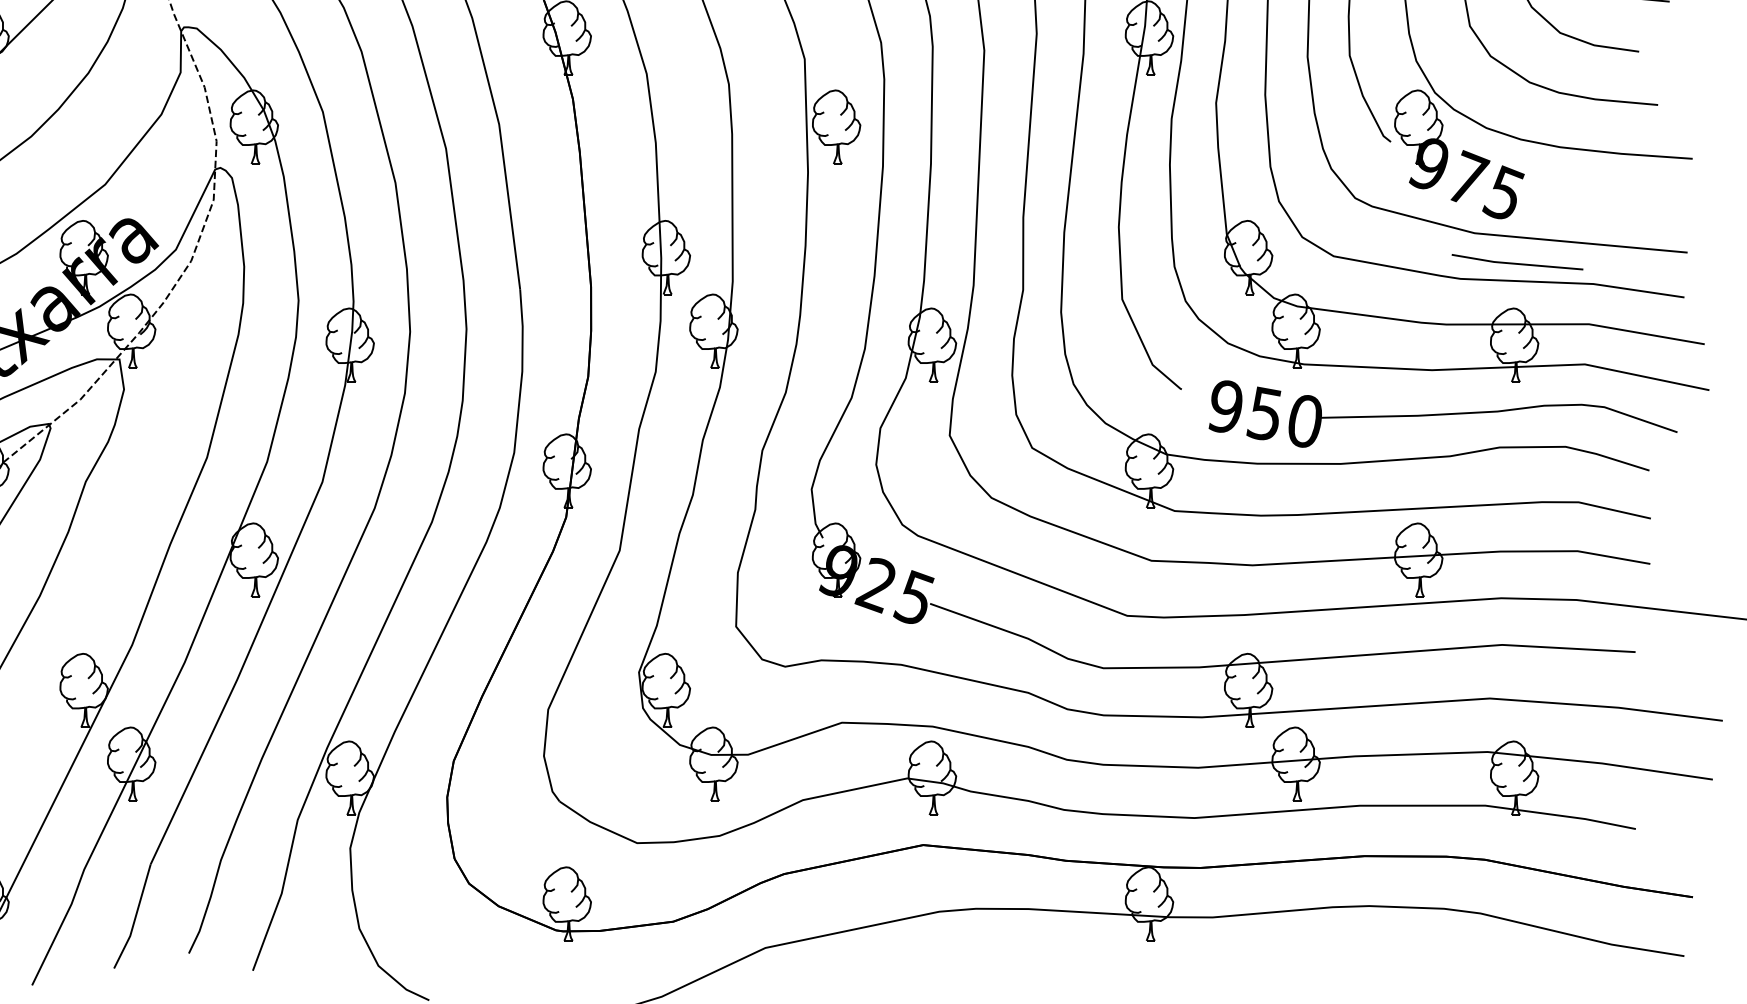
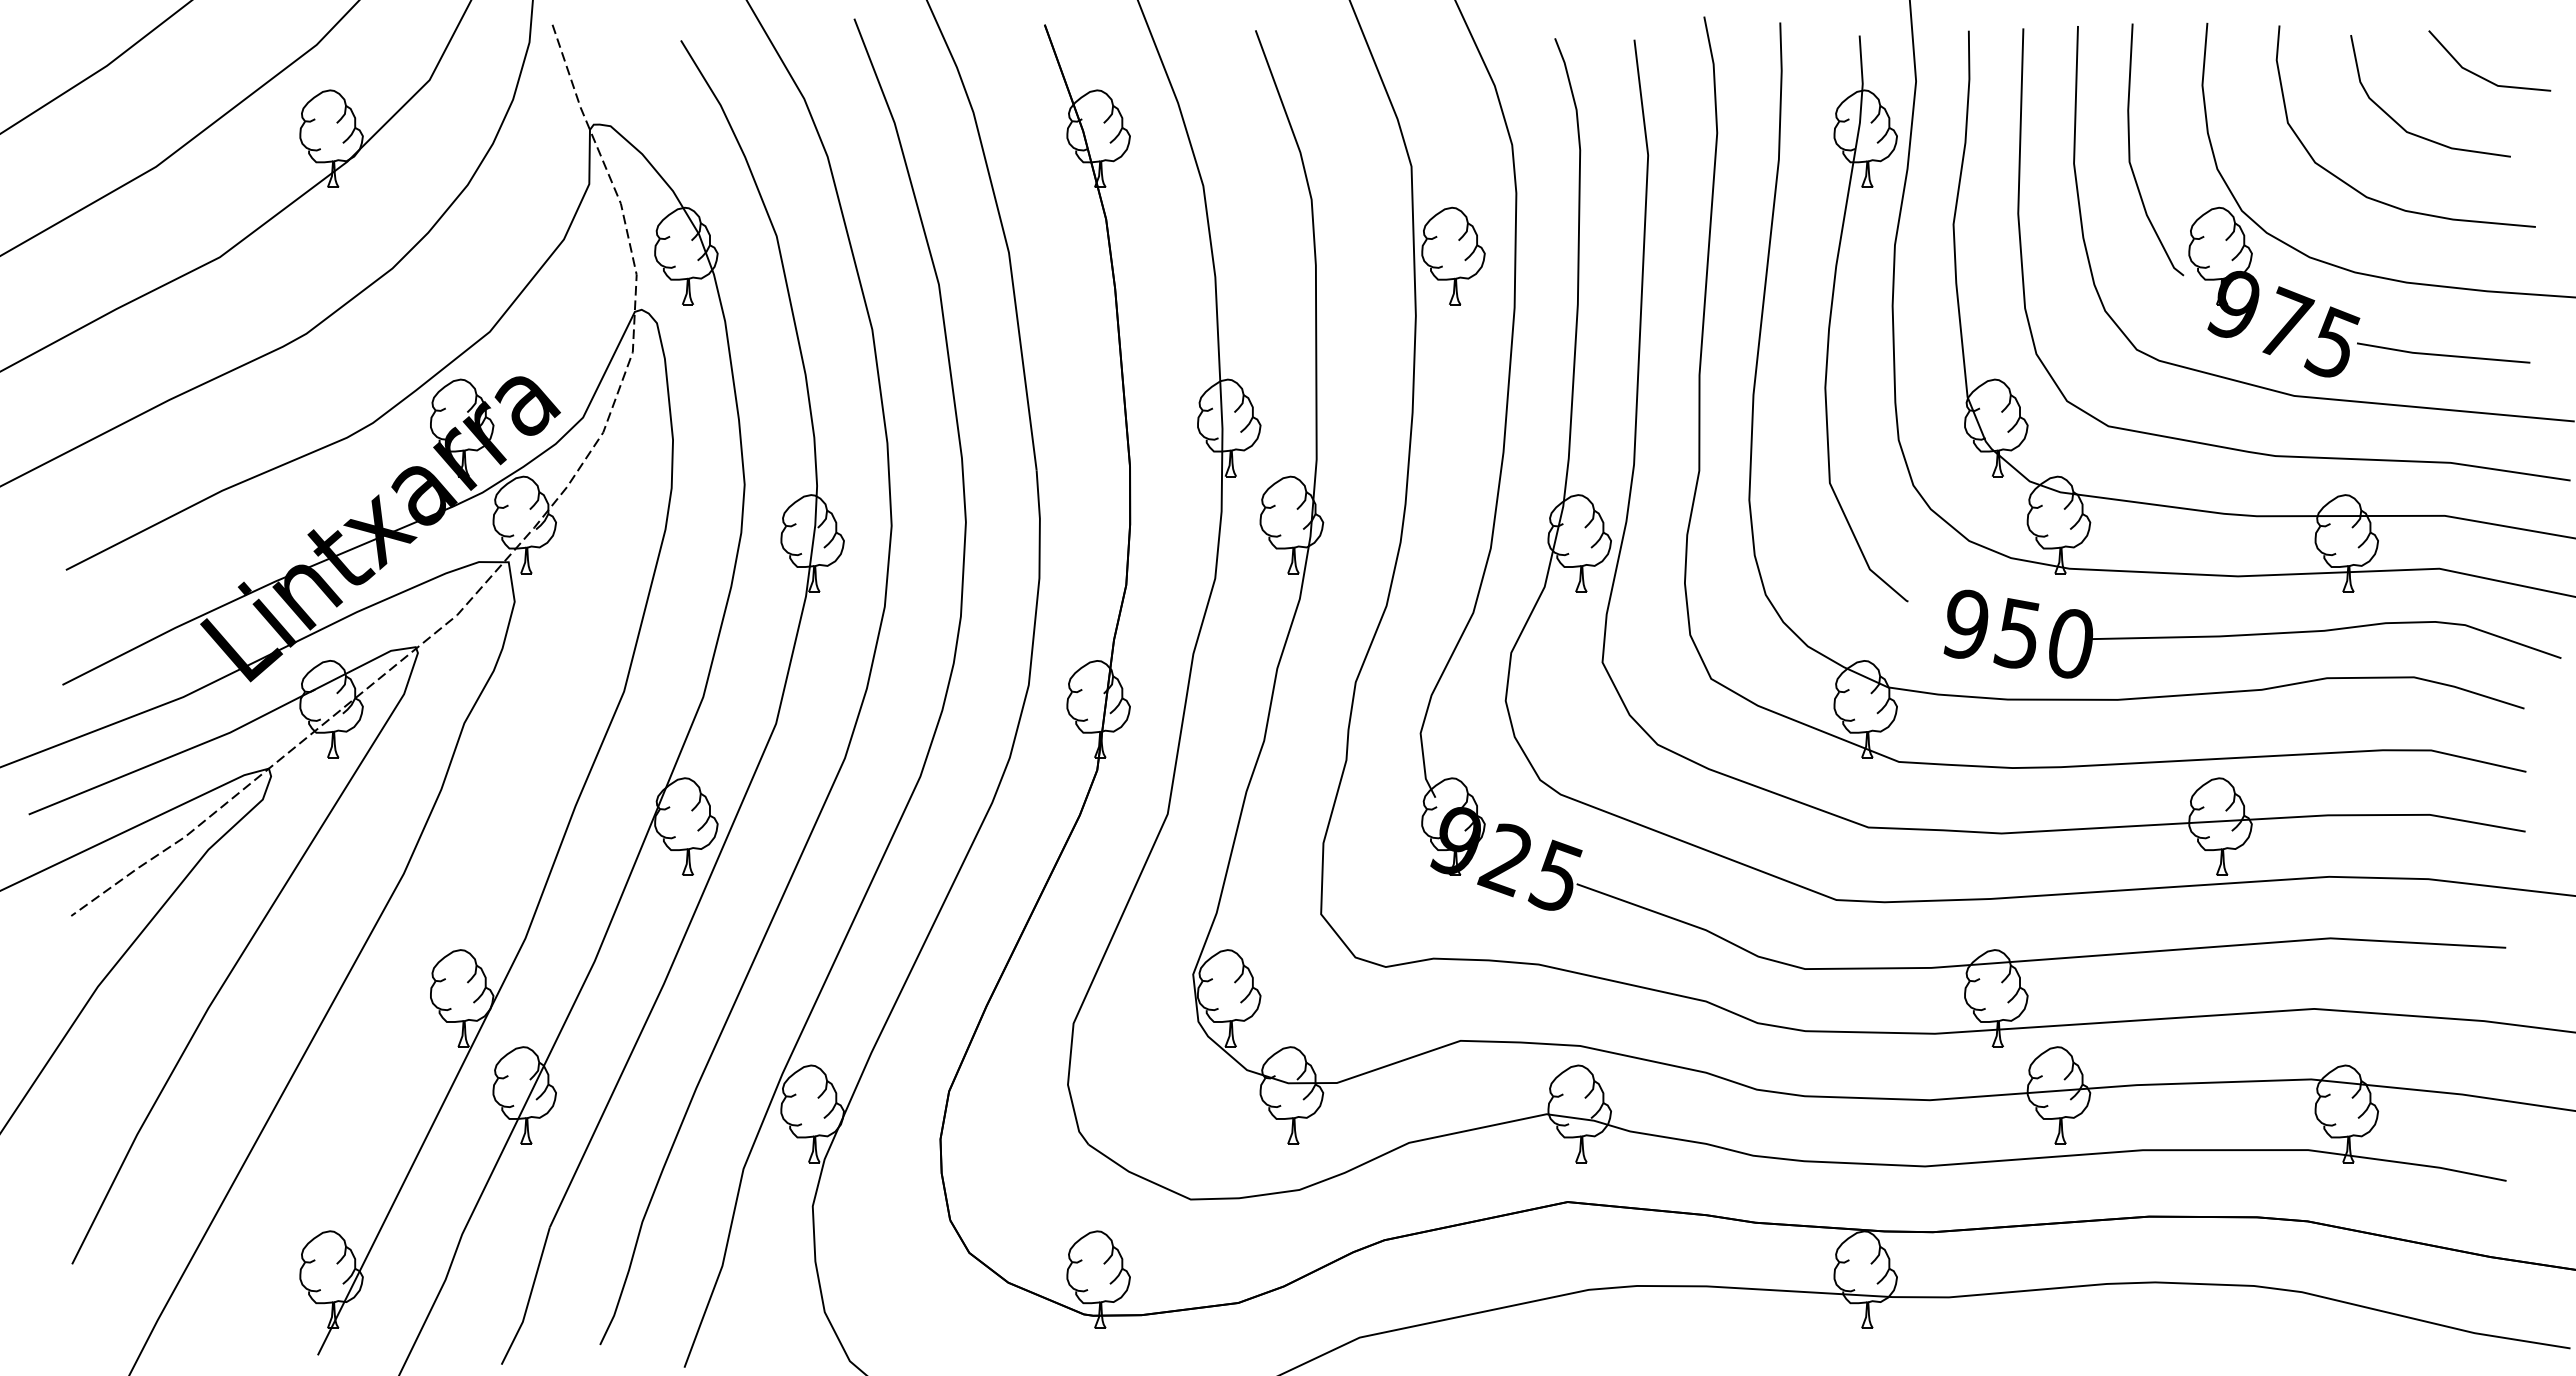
line: (1517, 263) -> (2443, 354), moved

